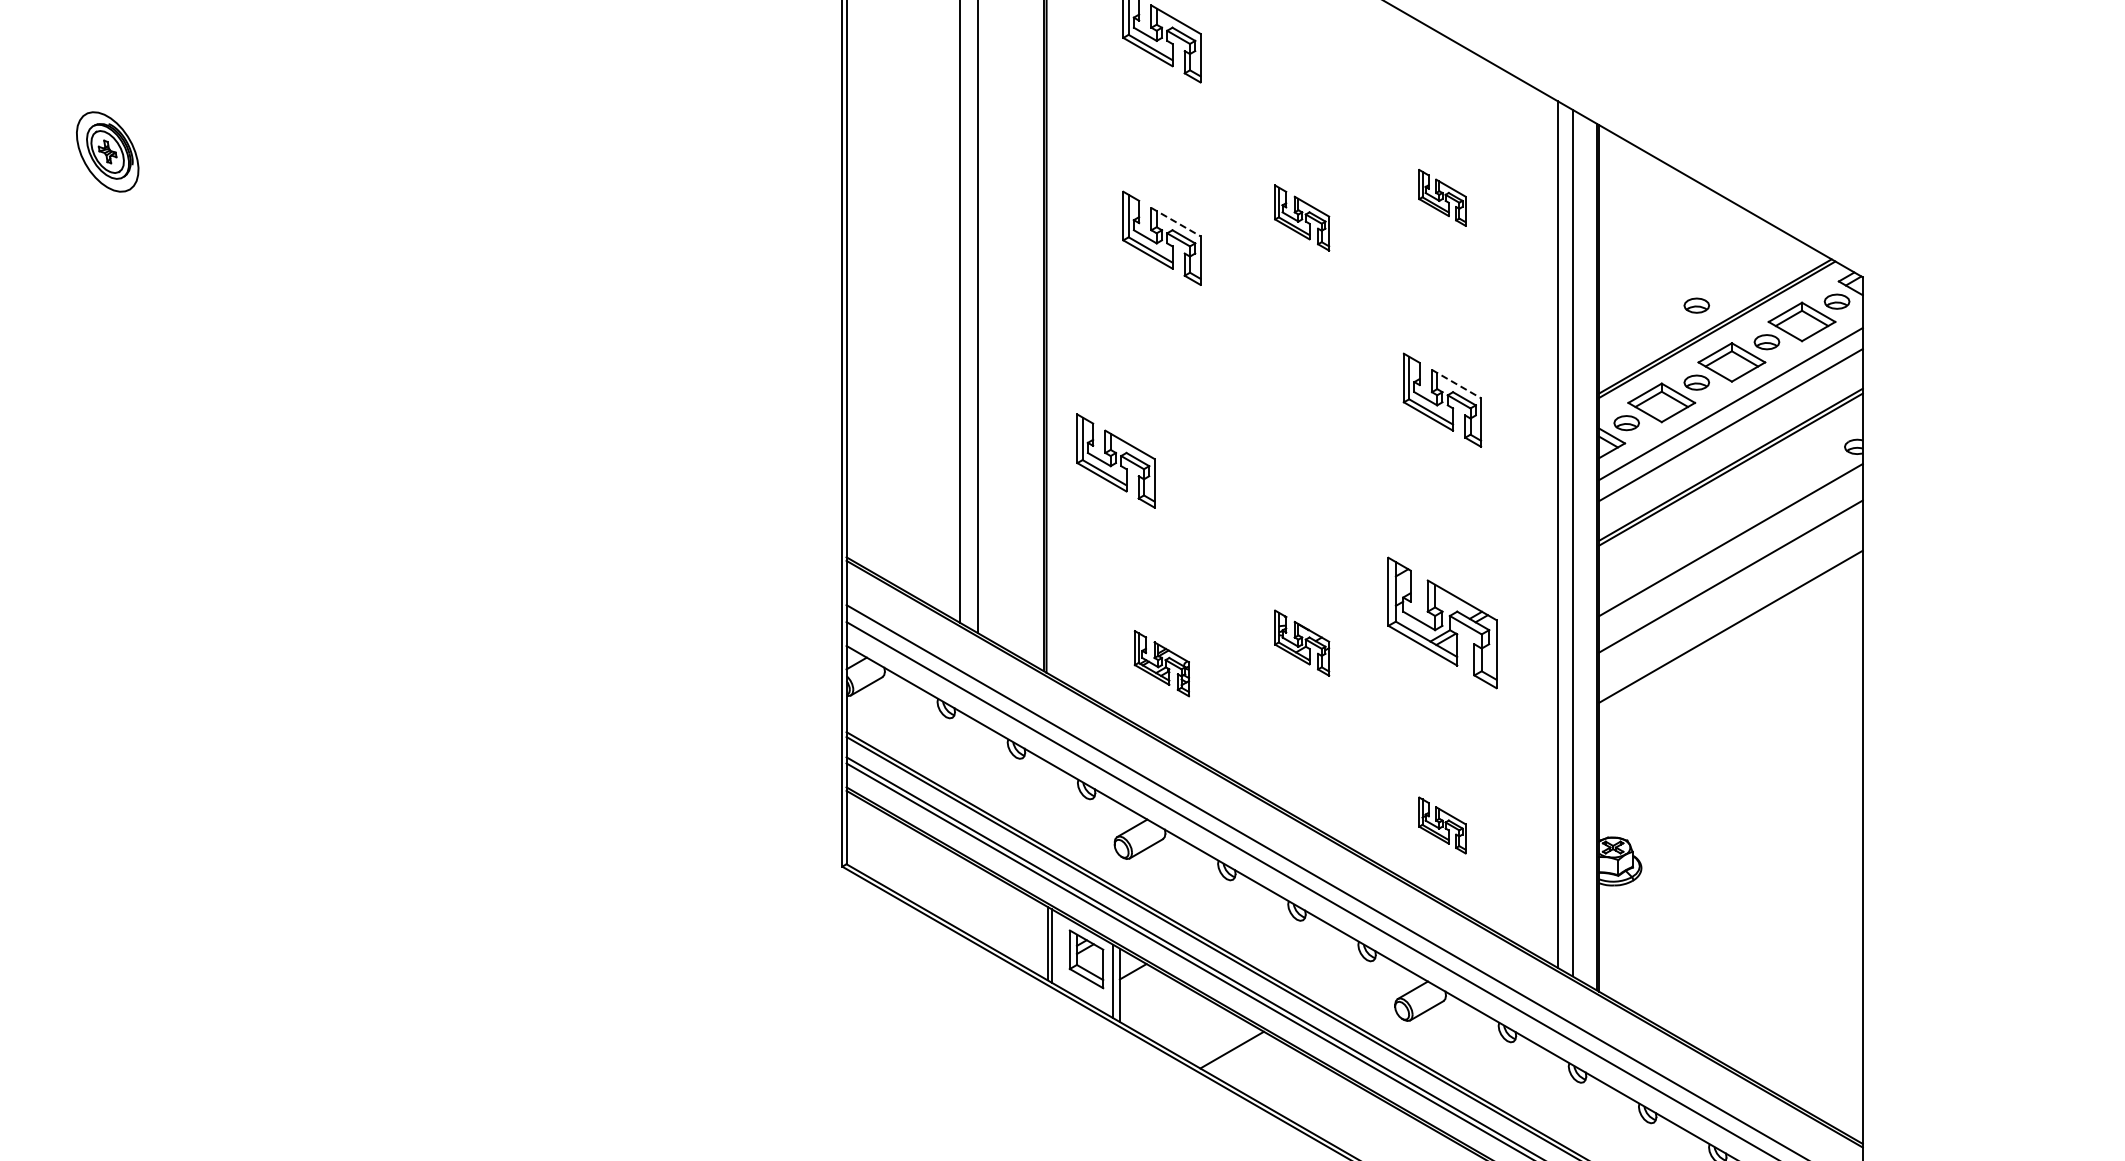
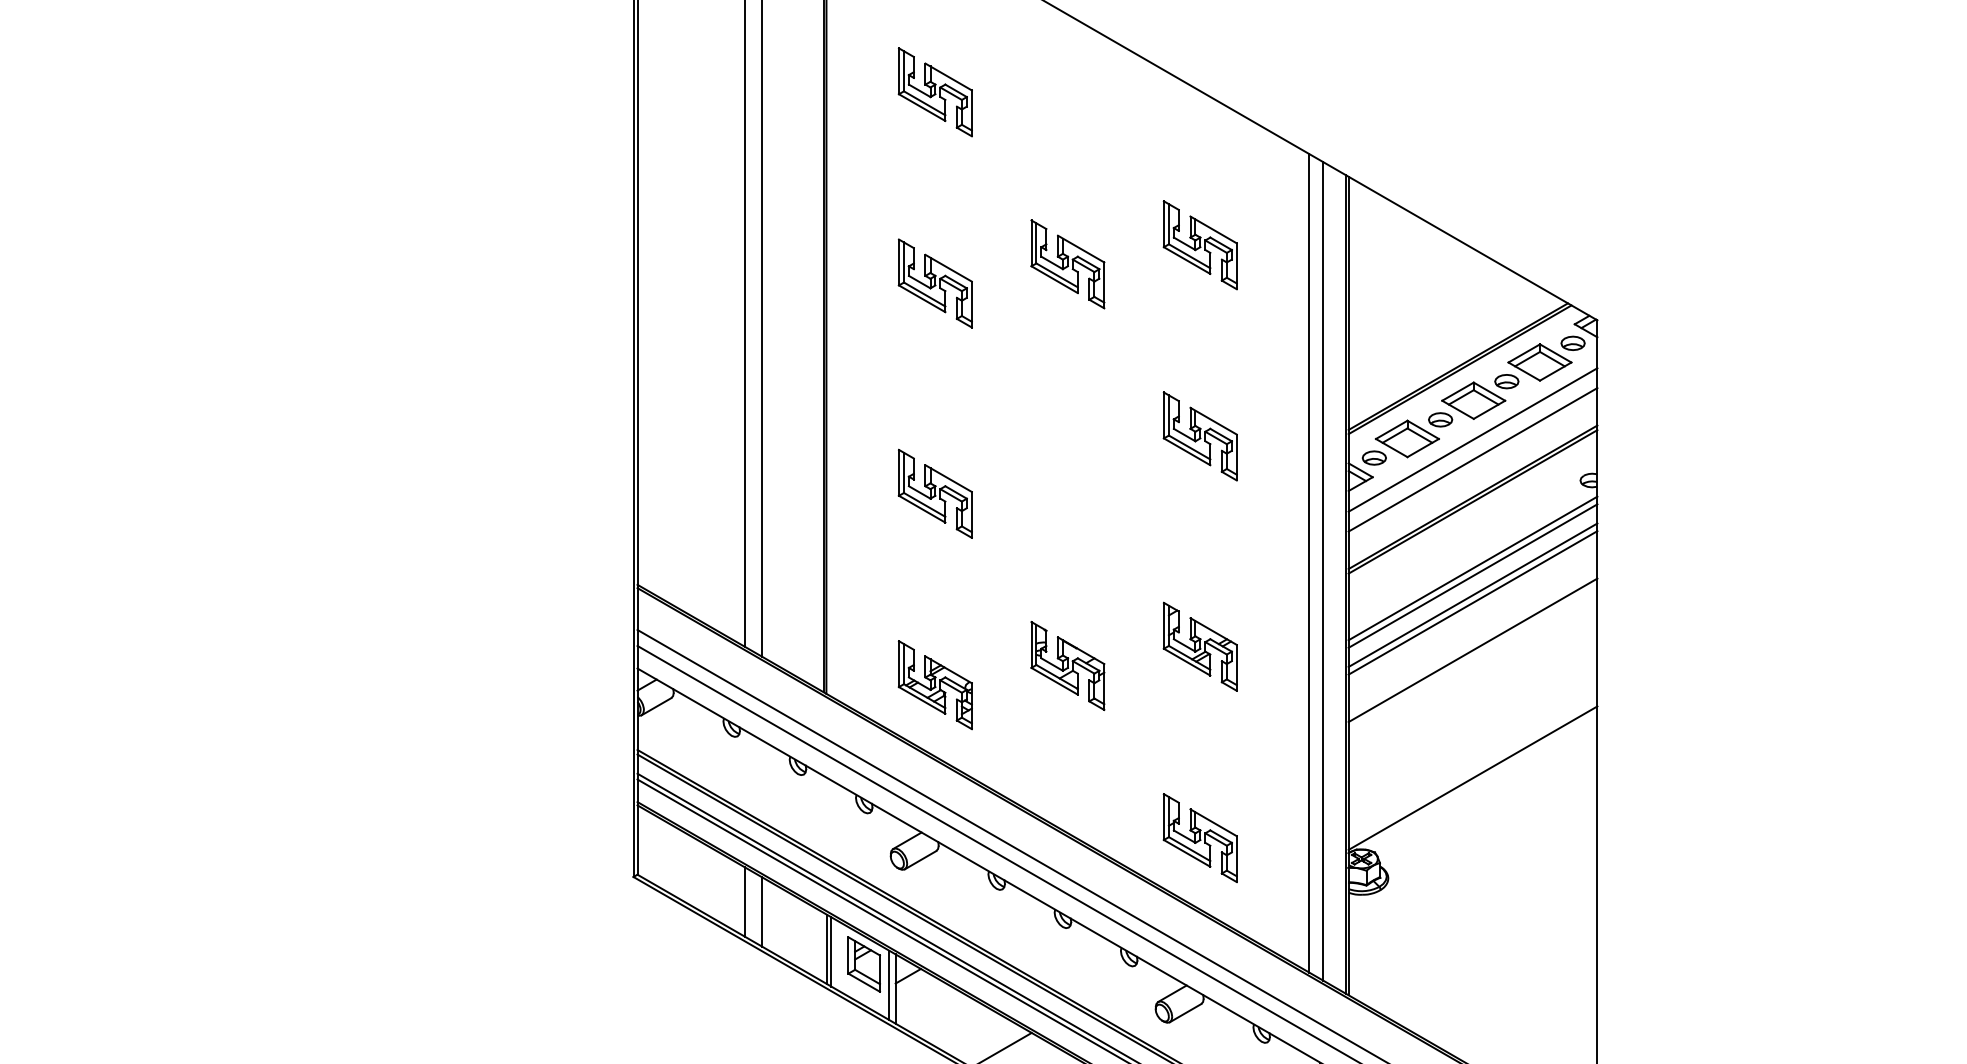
part: (1442, 197) -> (1200, 244), size x1.67
part: (1301, 217) -> (1067, 263), size x1.43
line: (1176, 222) -> (949, 268), dashed -> solid
part: (1696, 305) -> (1440, 346), removed
line: (1456, 384) -> (1213, 421), dashed -> solid
part: (1115, 460) -> (934, 493), moved
line: (1730, 548) -> (1472, 576), added
line: (1730, 568) -> (1472, 595), added
part: (1442, 622) -> (1200, 646), size x0.71
part: (1301, 642) -> (1067, 665), size x1.43
part: (1161, 663) -> (934, 685), size x1.43
line: (1730, 762) -> (1472, 778), added
part: (1442, 825) -> (1200, 838), size x1.67
line: (959, 892) -> (744, 901), added
line: (978, 903) -> (762, 911), added

